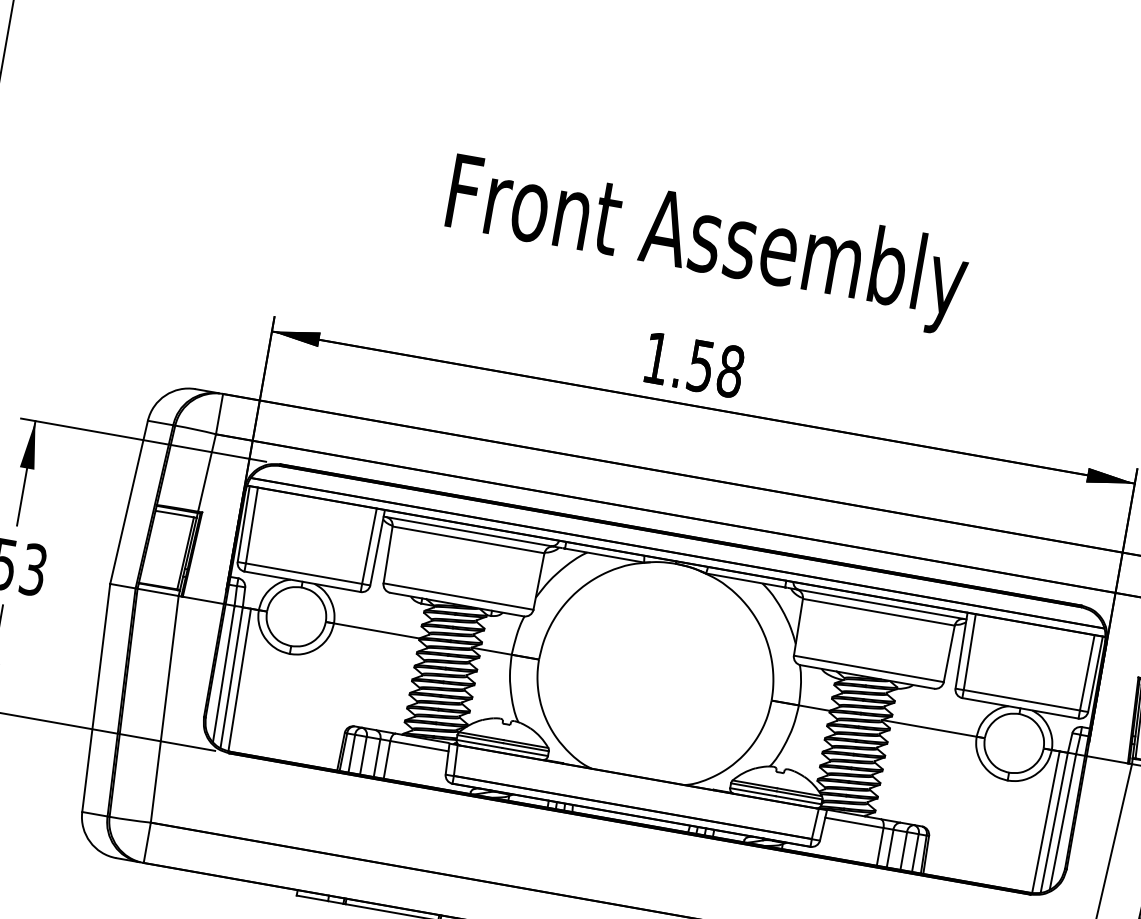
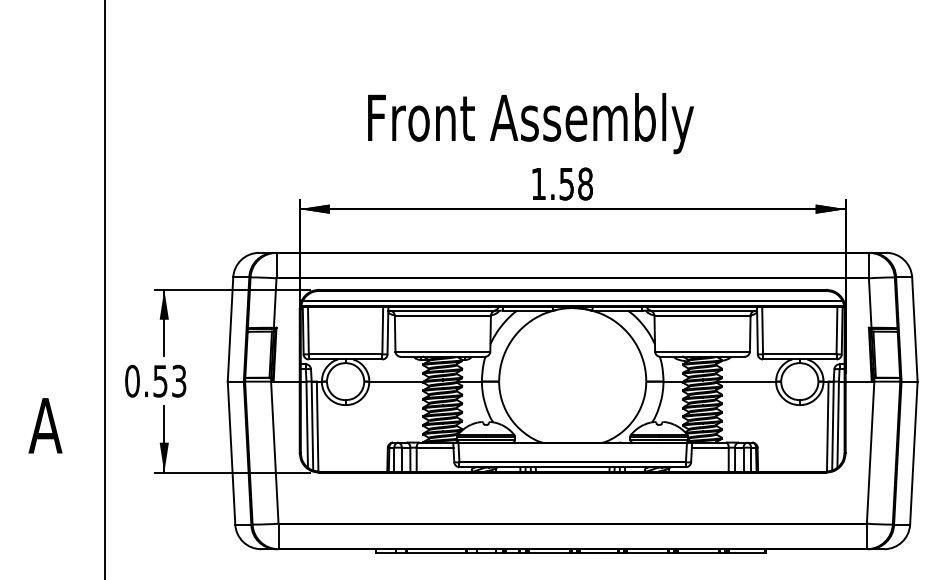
text: (705, 243) -> (530, 123), moved

